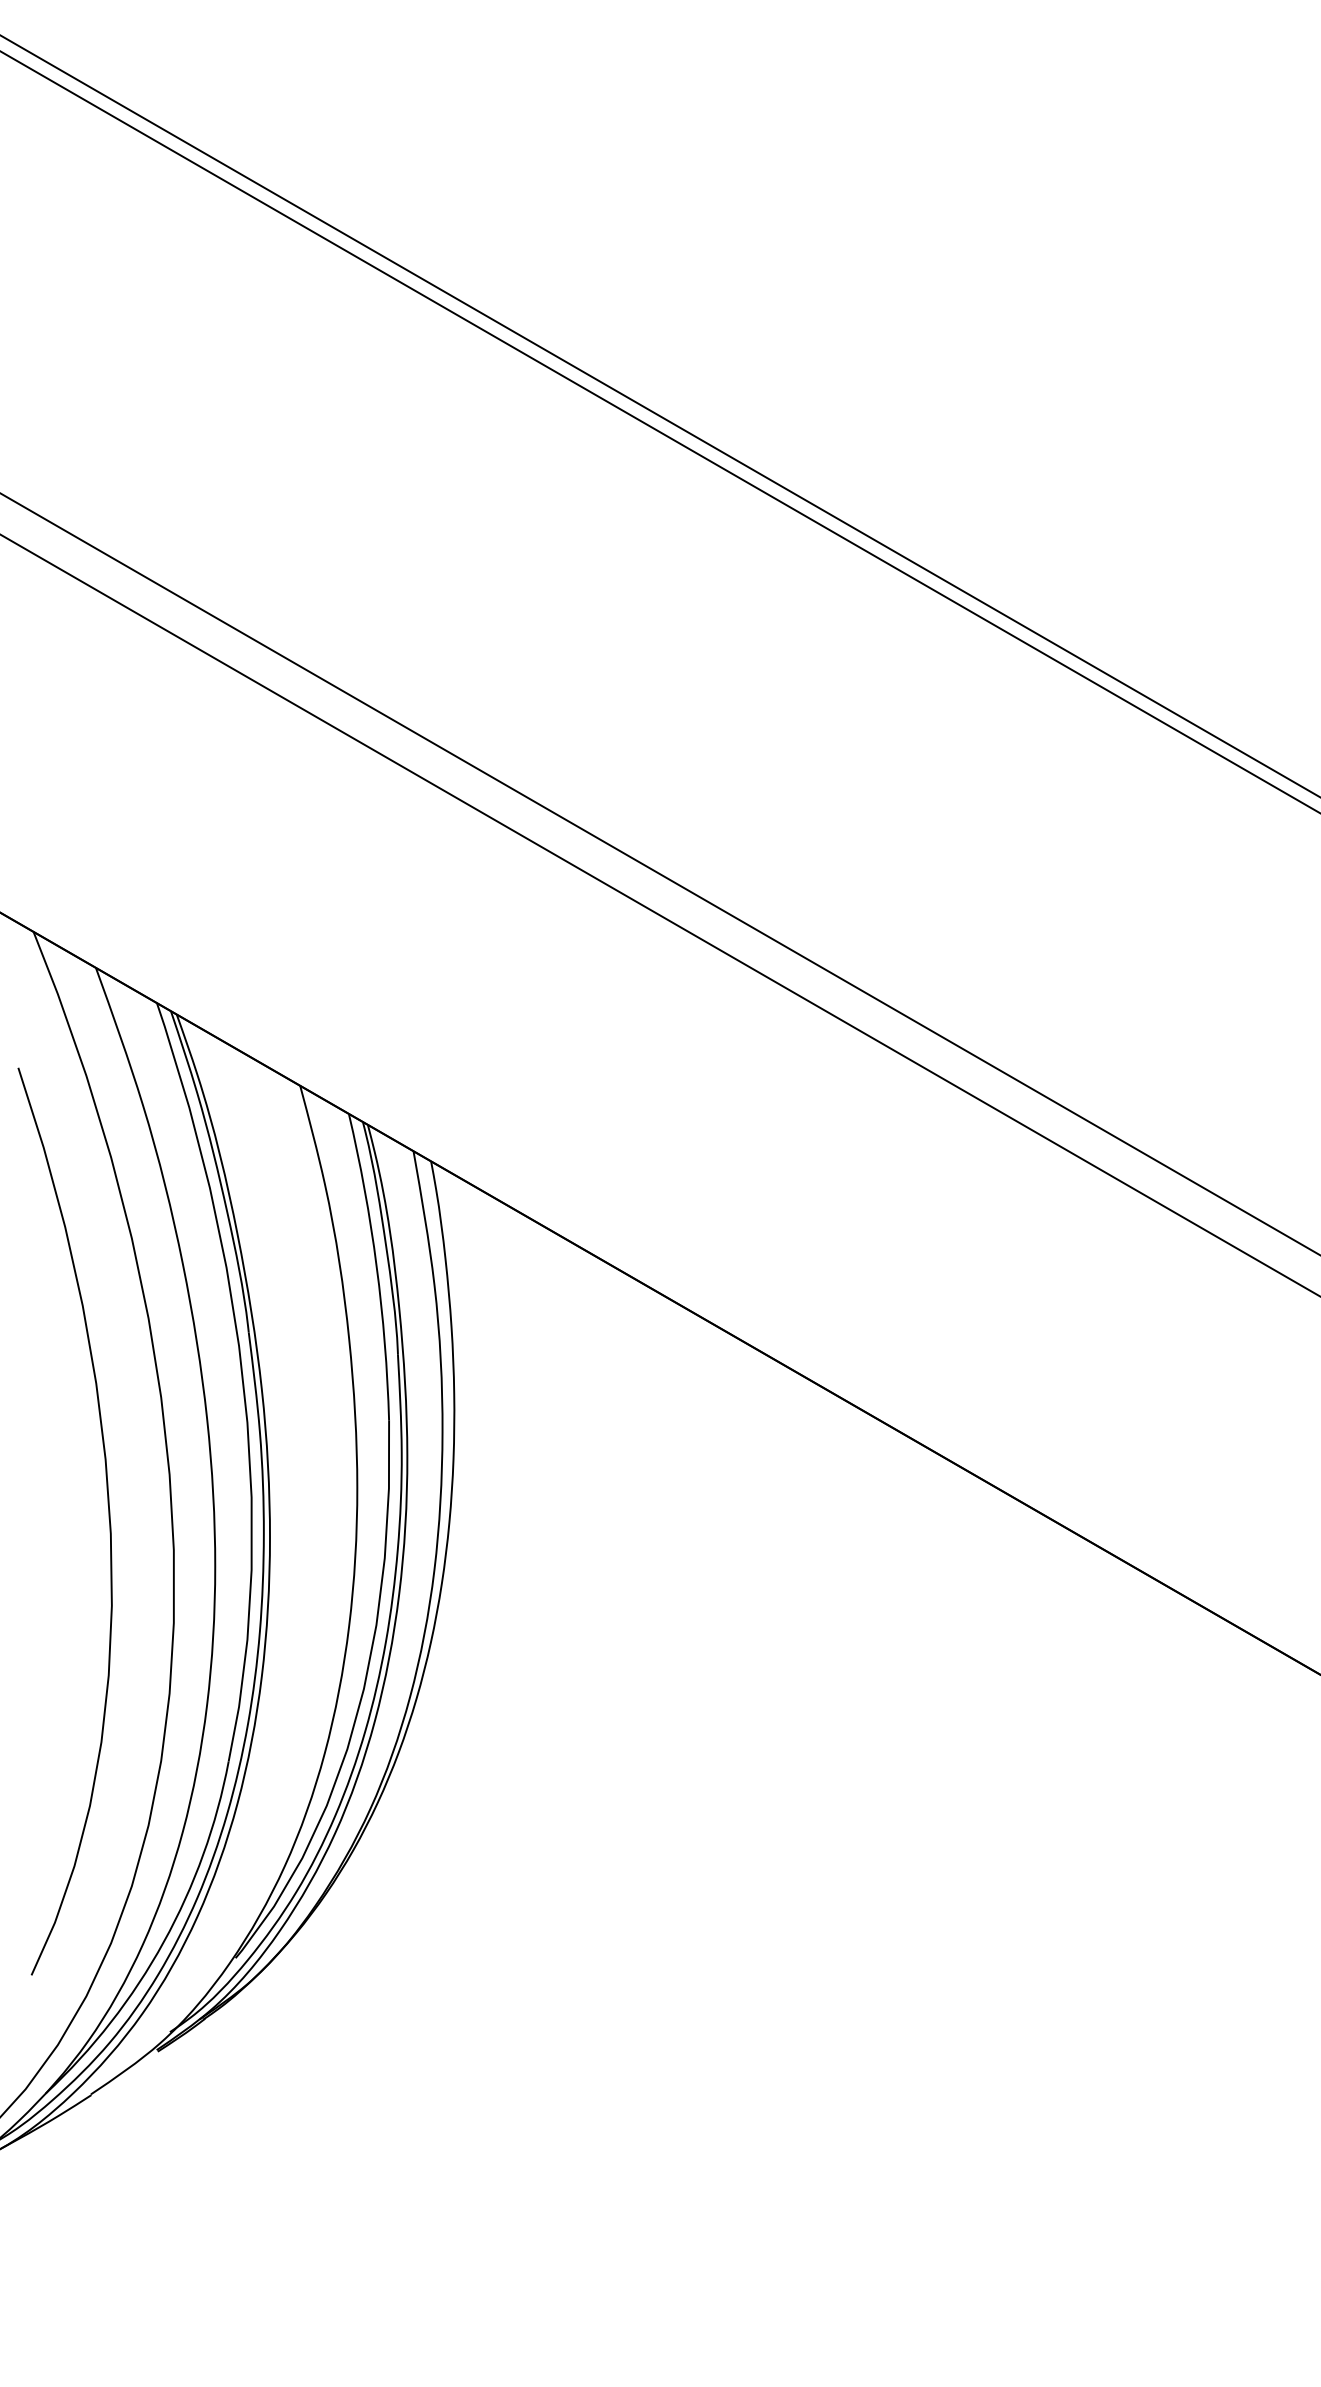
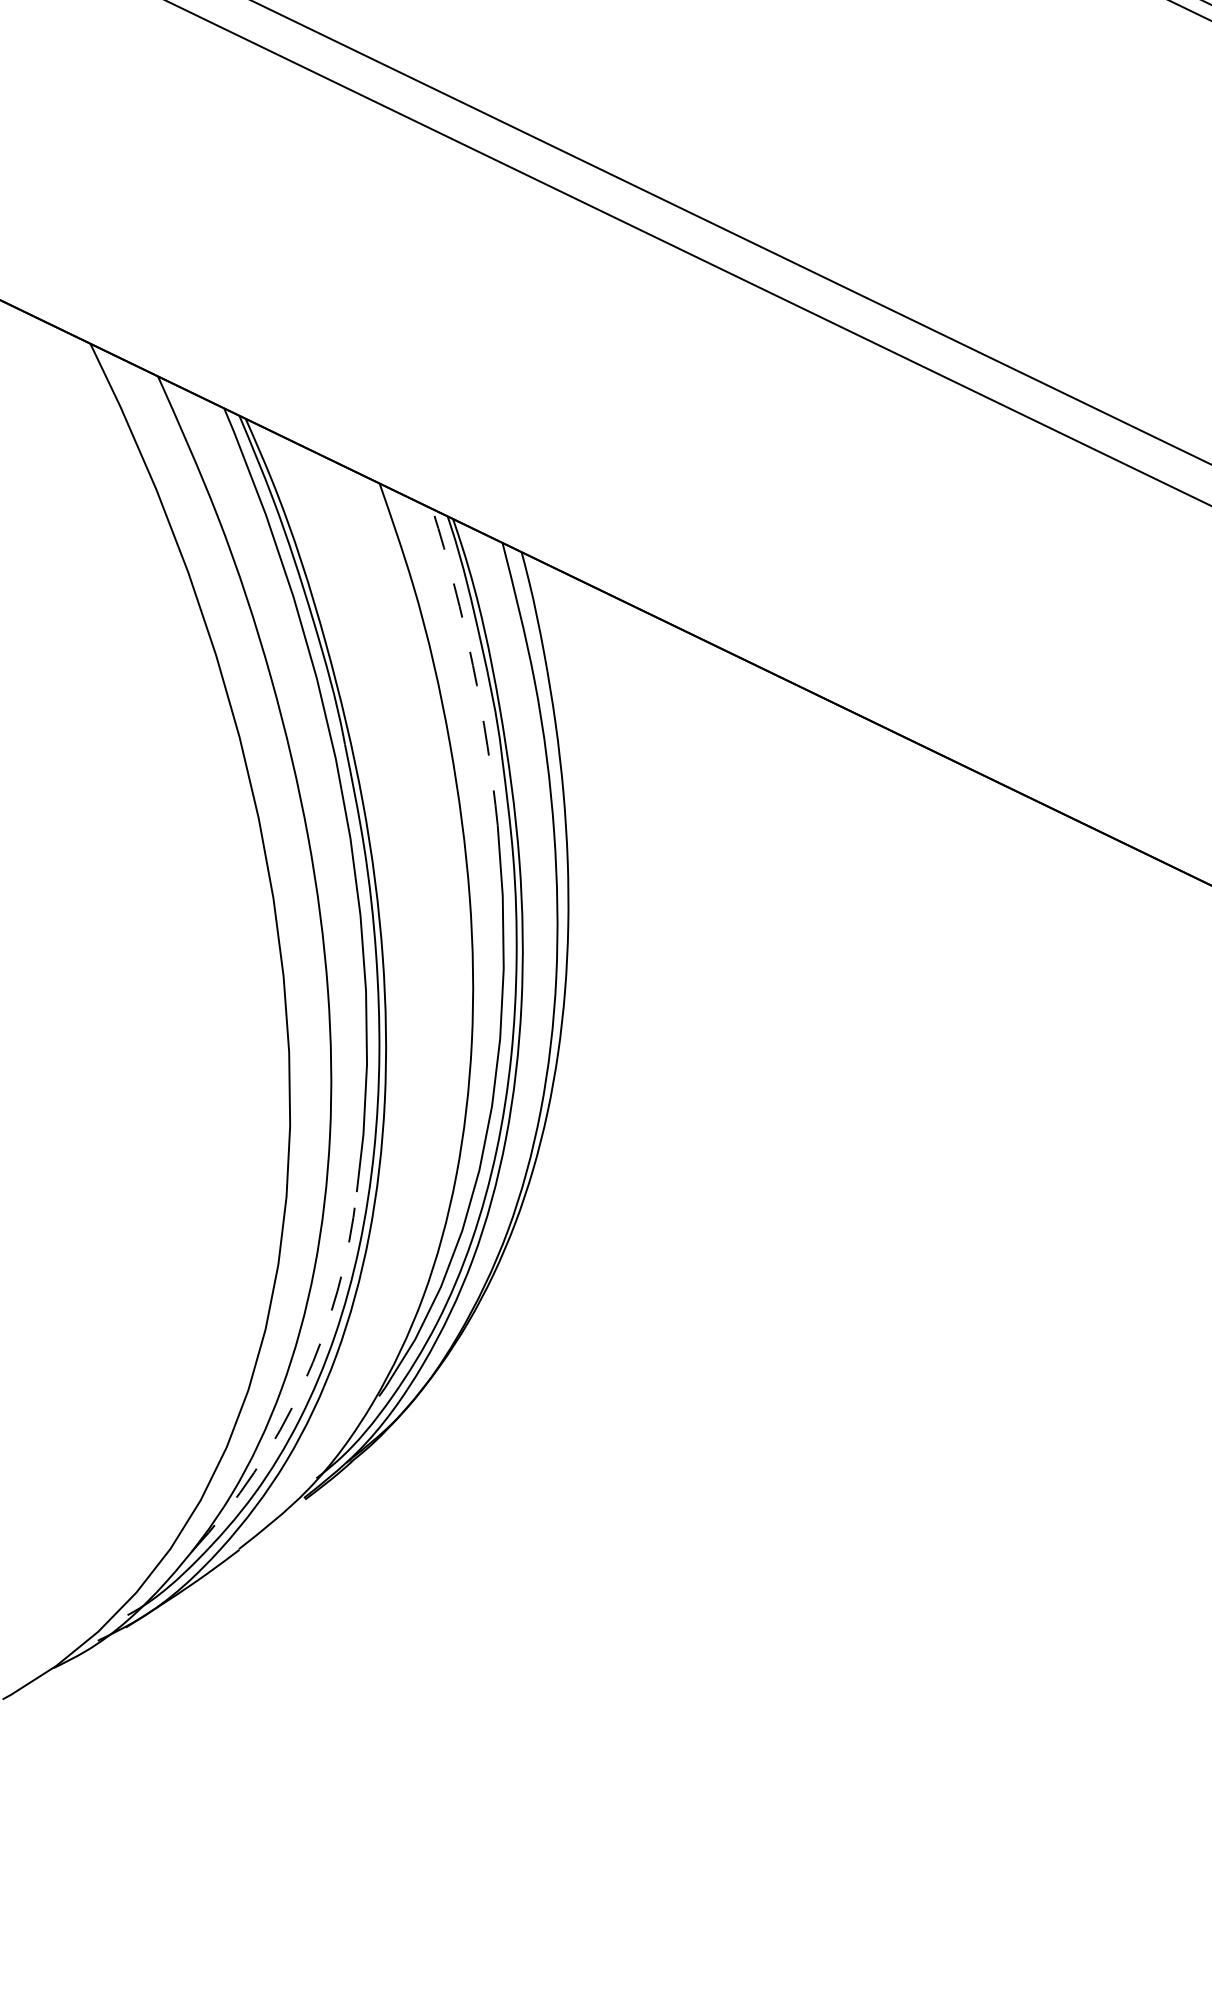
arc: (376, 1266) -> (472, 665), solid -> dashed
curve: (108, 1518) -> (213, 948), removed
arc: (163, 1942) -> (302, 1385), solid -> dashed

